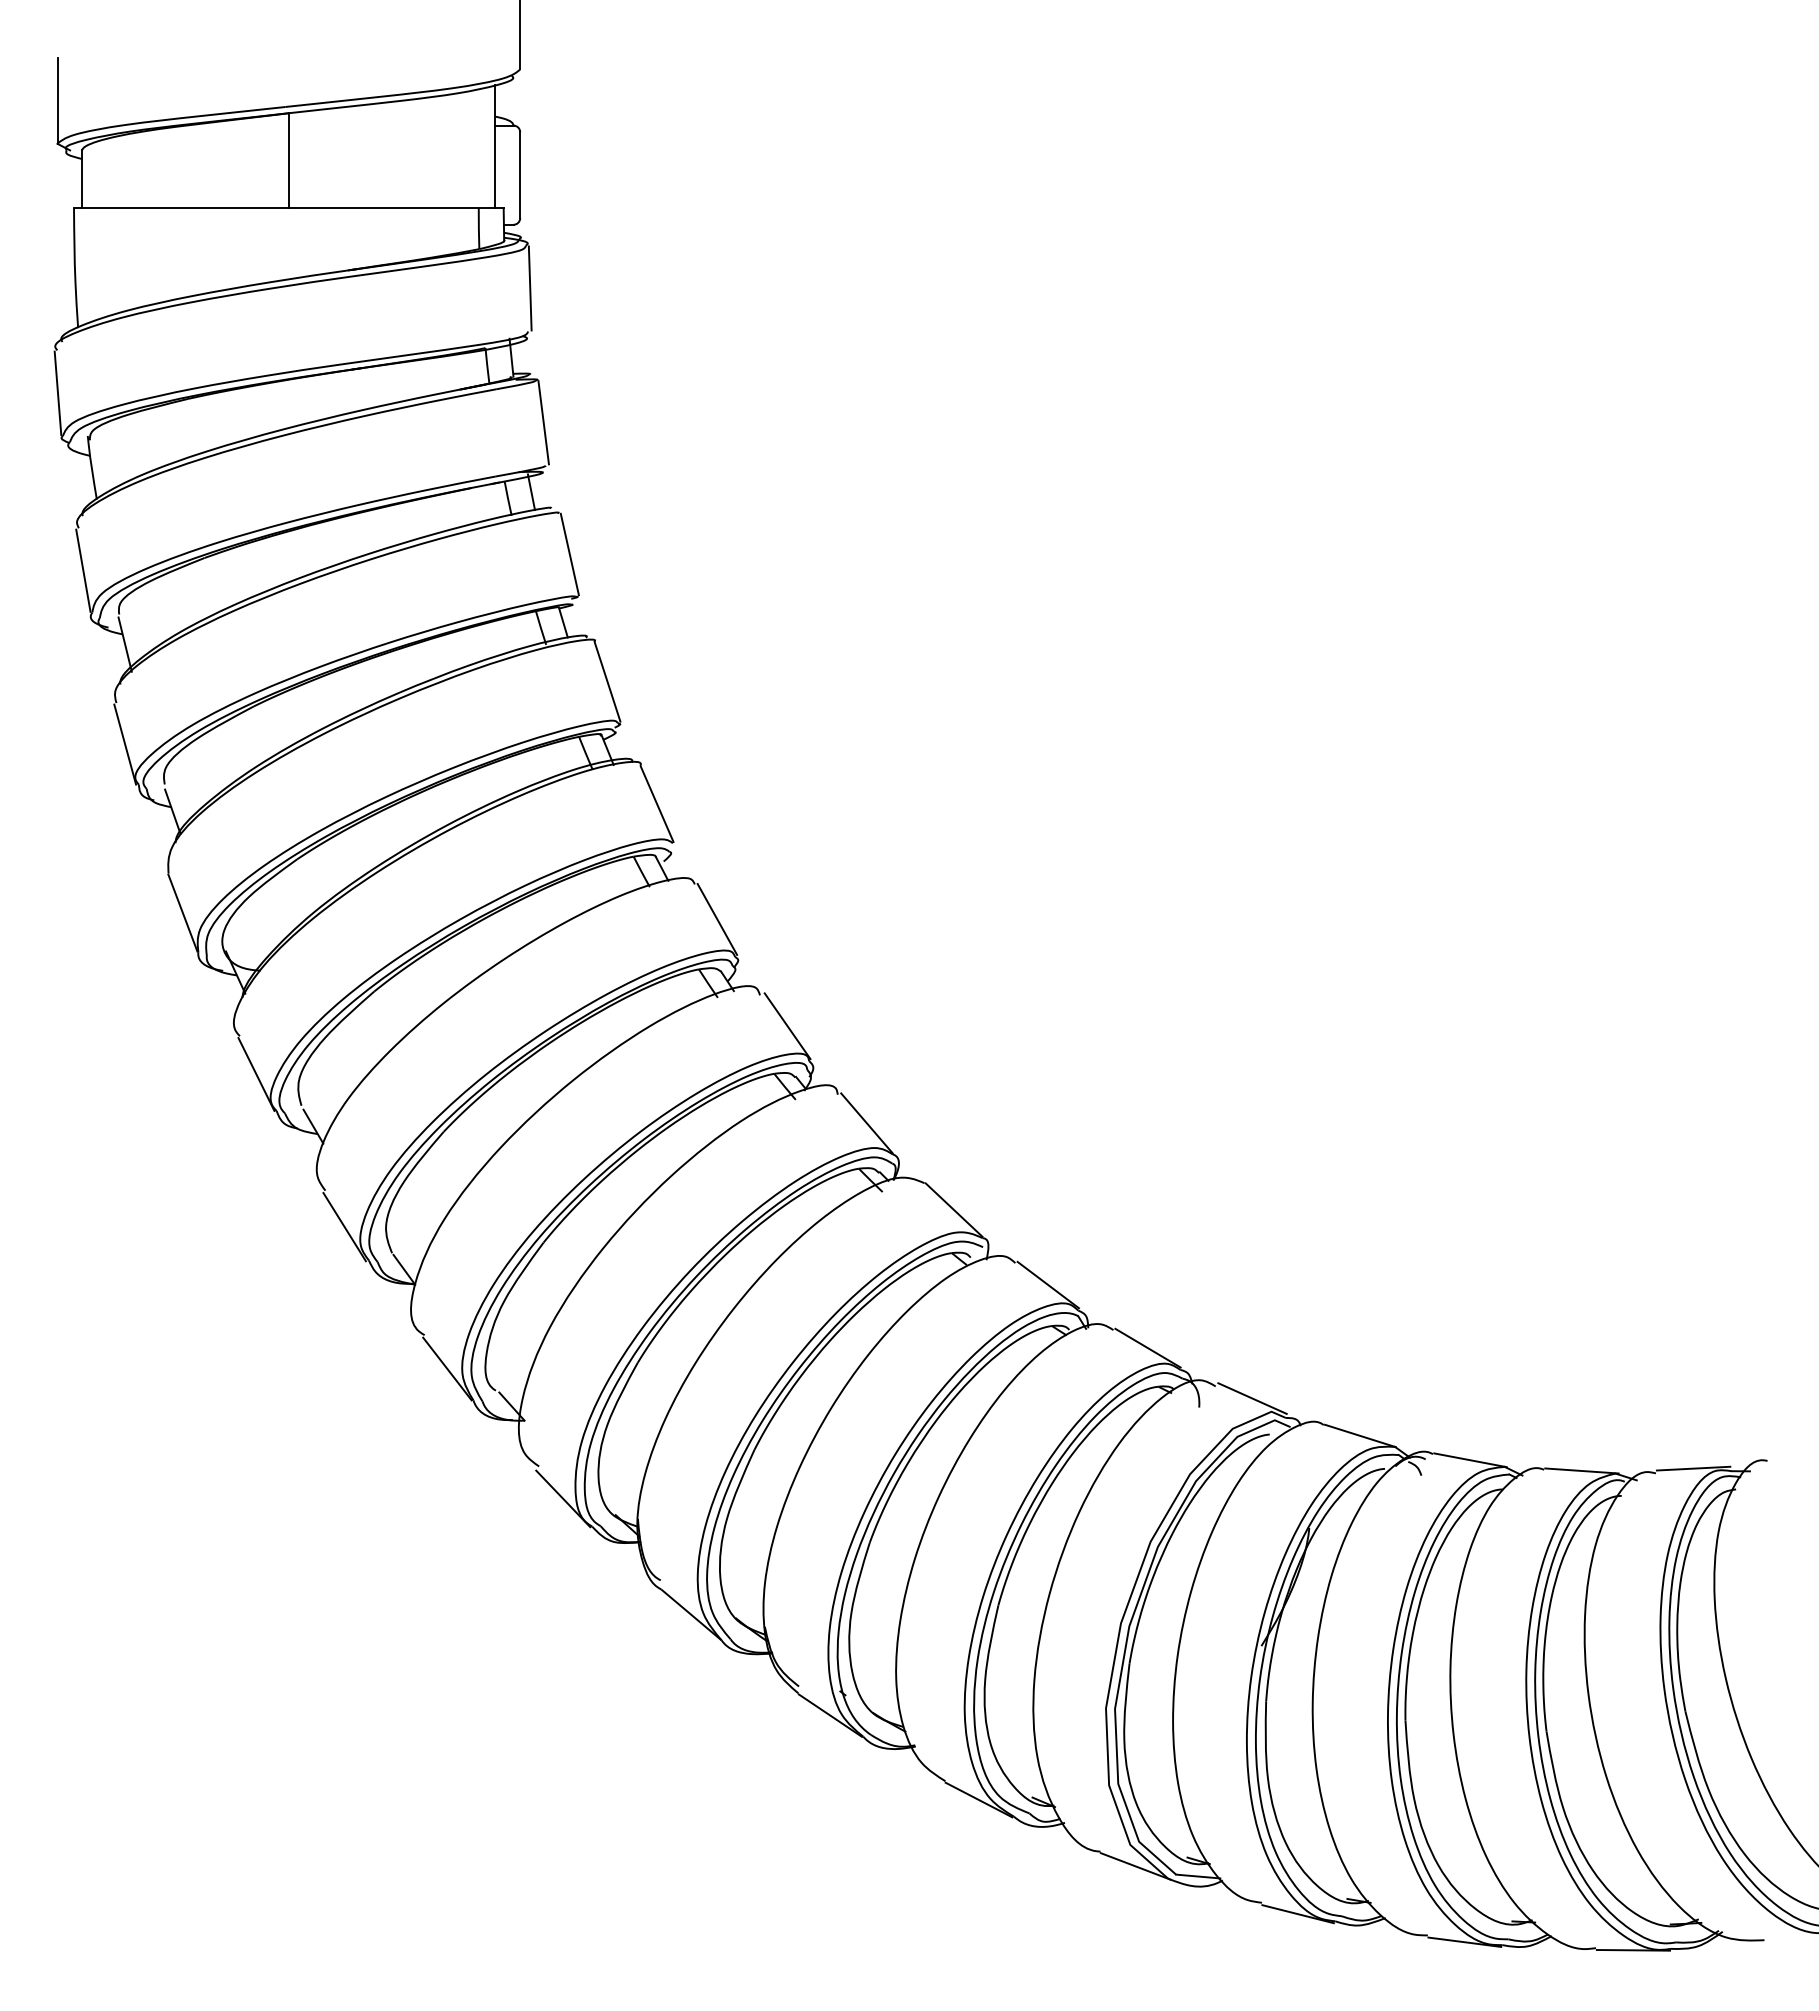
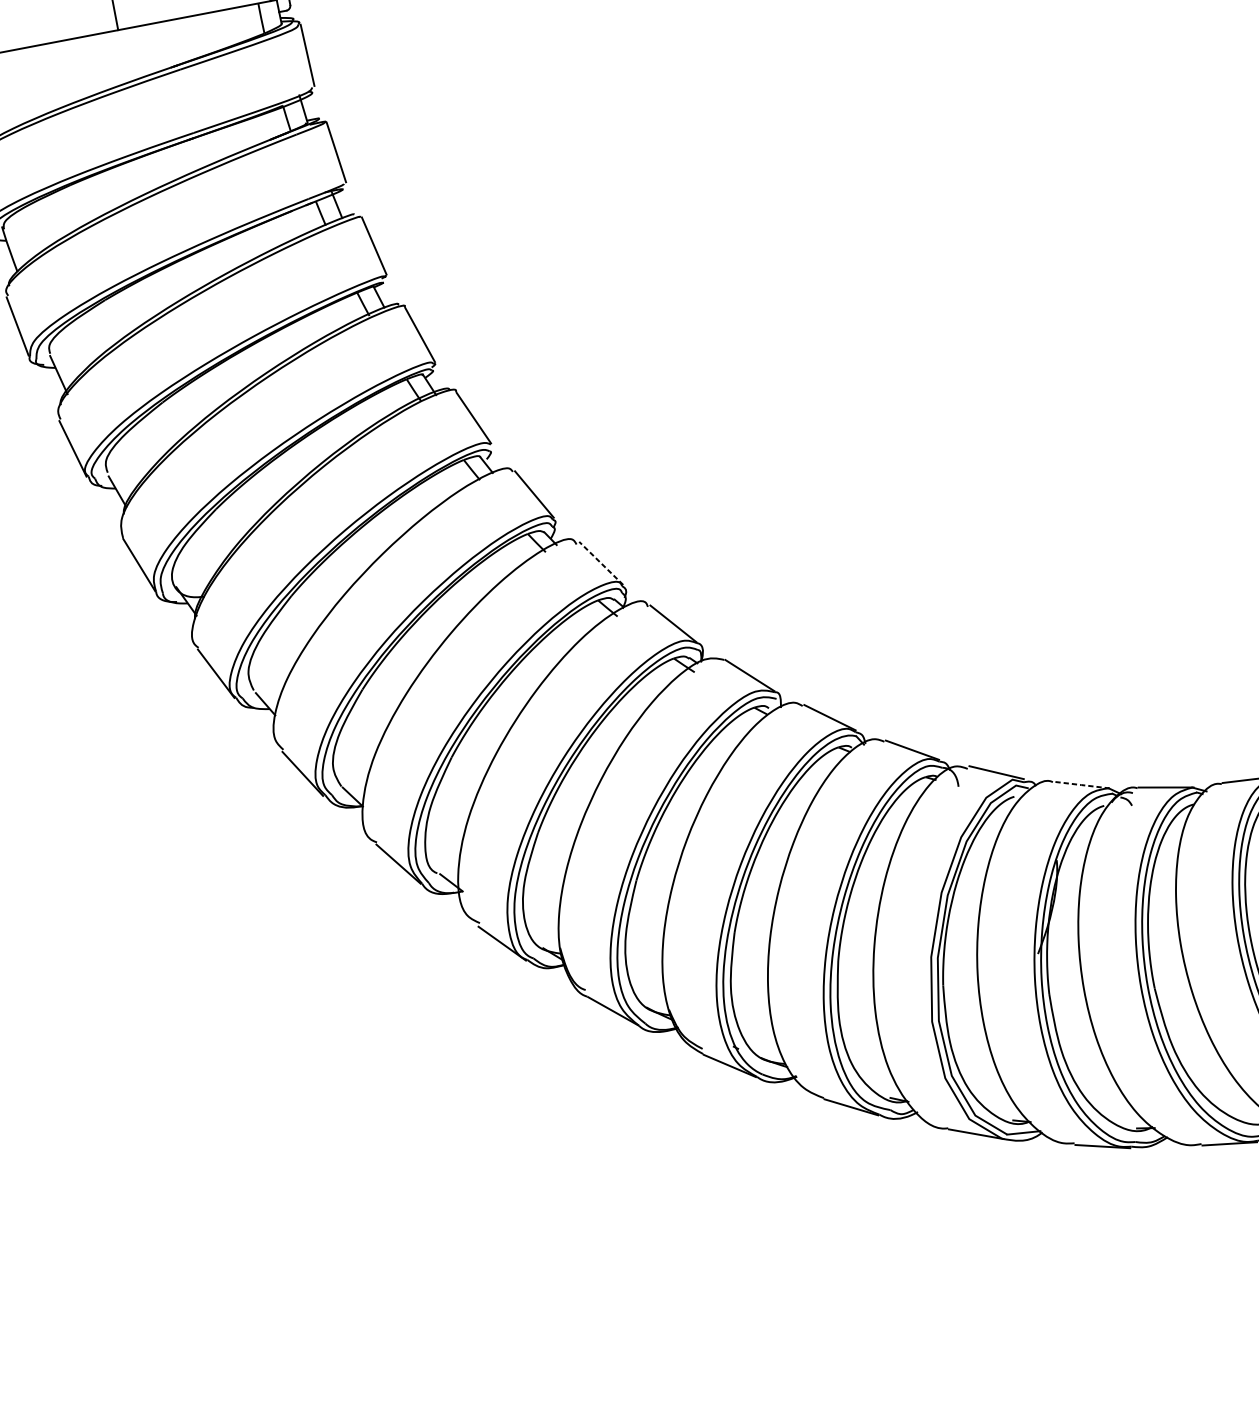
line: (787, 1026) -> (601, 563), solid -> dashed
line: (1360, 1435) -> (1081, 784), solid -> dashed

